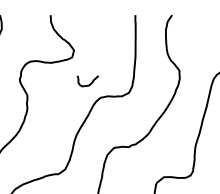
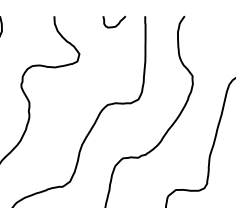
curve: (90, 82) -> (117, 23), moved

